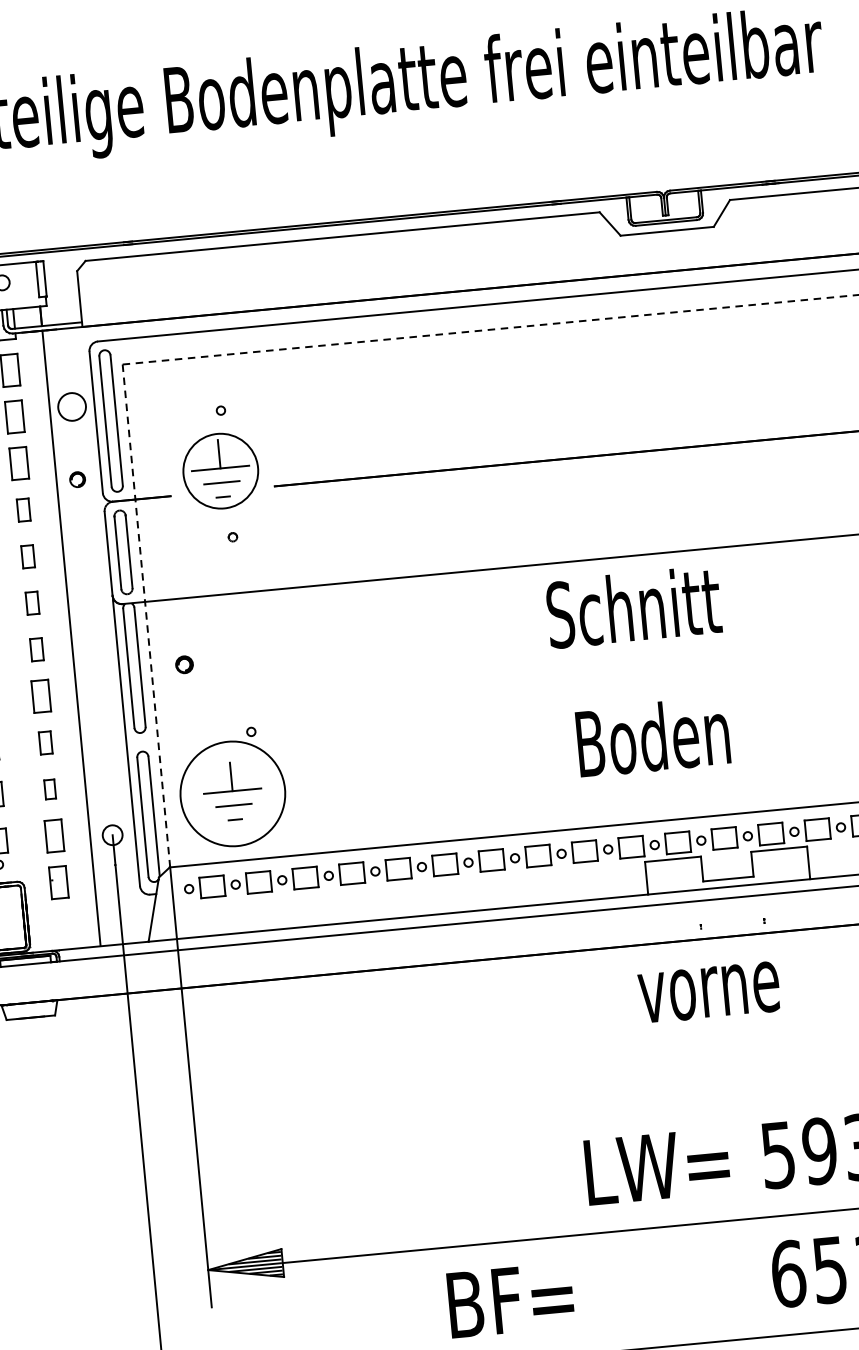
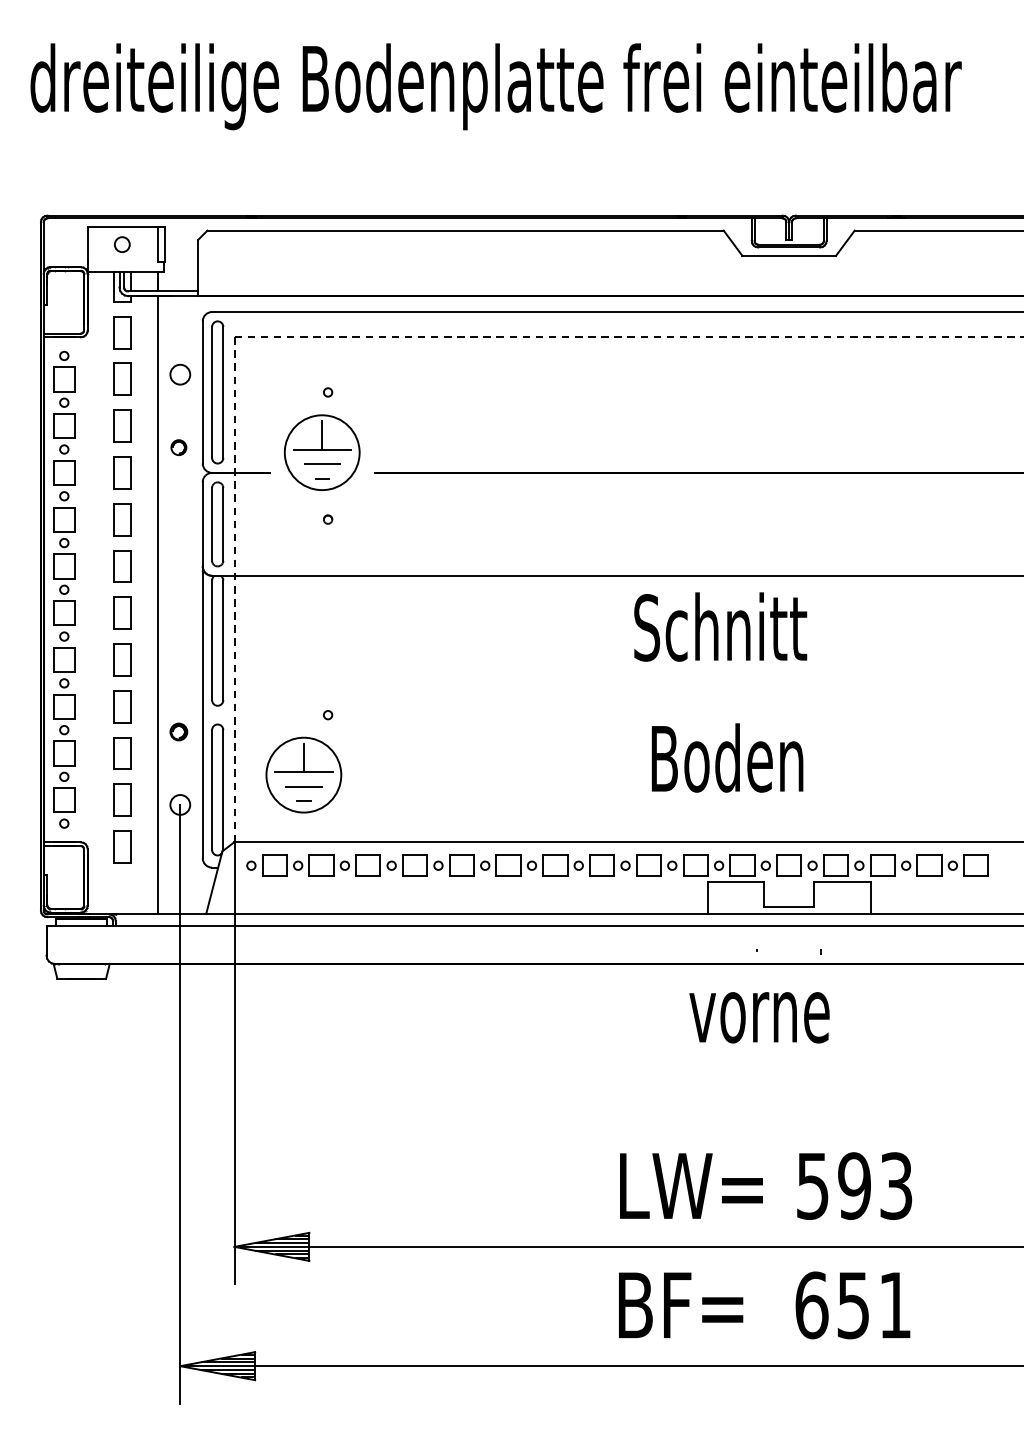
circle: (72, 406) -> (180, 374), size x0.71
part: (23, 509) -> (122, 472), size x1.43
part: (28, 556) -> (122, 519), size x1.43
part: (32, 603) -> (122, 566), size x1.43
part: (37, 649) -> (122, 612), size x1.43
part: (184, 664) -> (178, 731), moved
part: (45, 742) -> (122, 706), size x1.43
part: (50, 789) -> (122, 753), size x1.67
circle: (232, 793) -> (303, 774), size x0.71
text: (511, 1299) -> (681, 1304), moved

